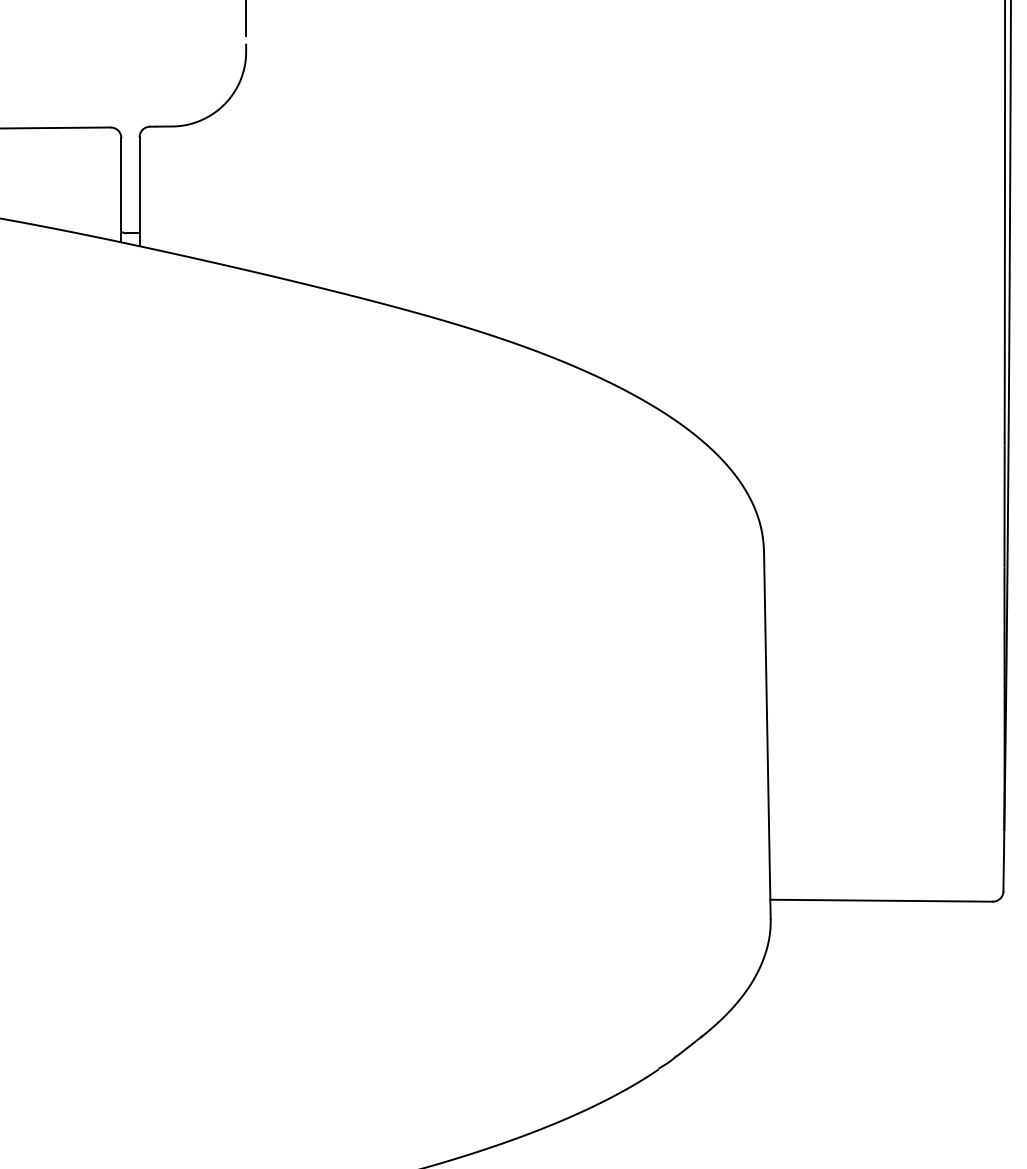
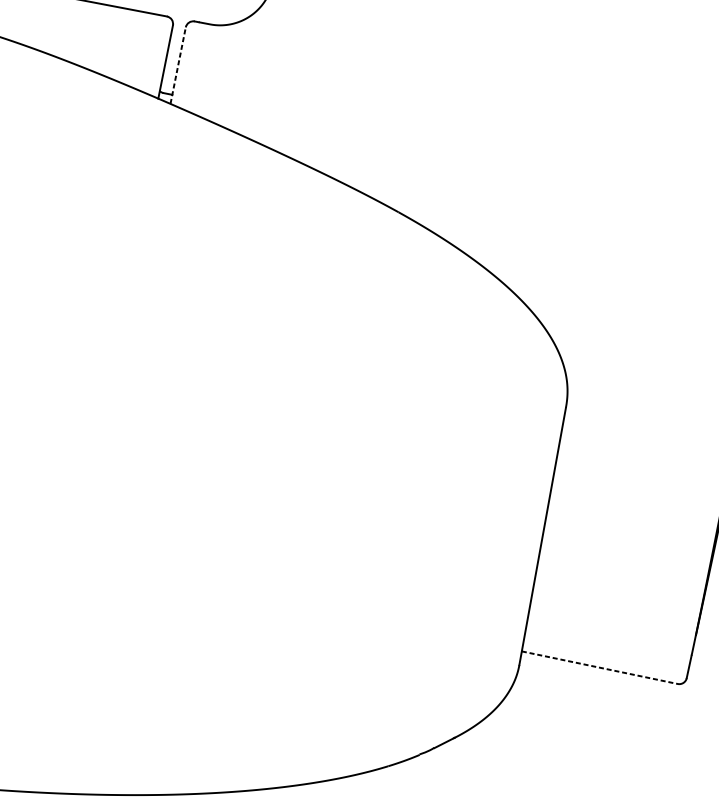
line: (139, 191) -> (178, 65), solid -> dashed
line: (882, 900) -> (600, 667), solid -> dashed

